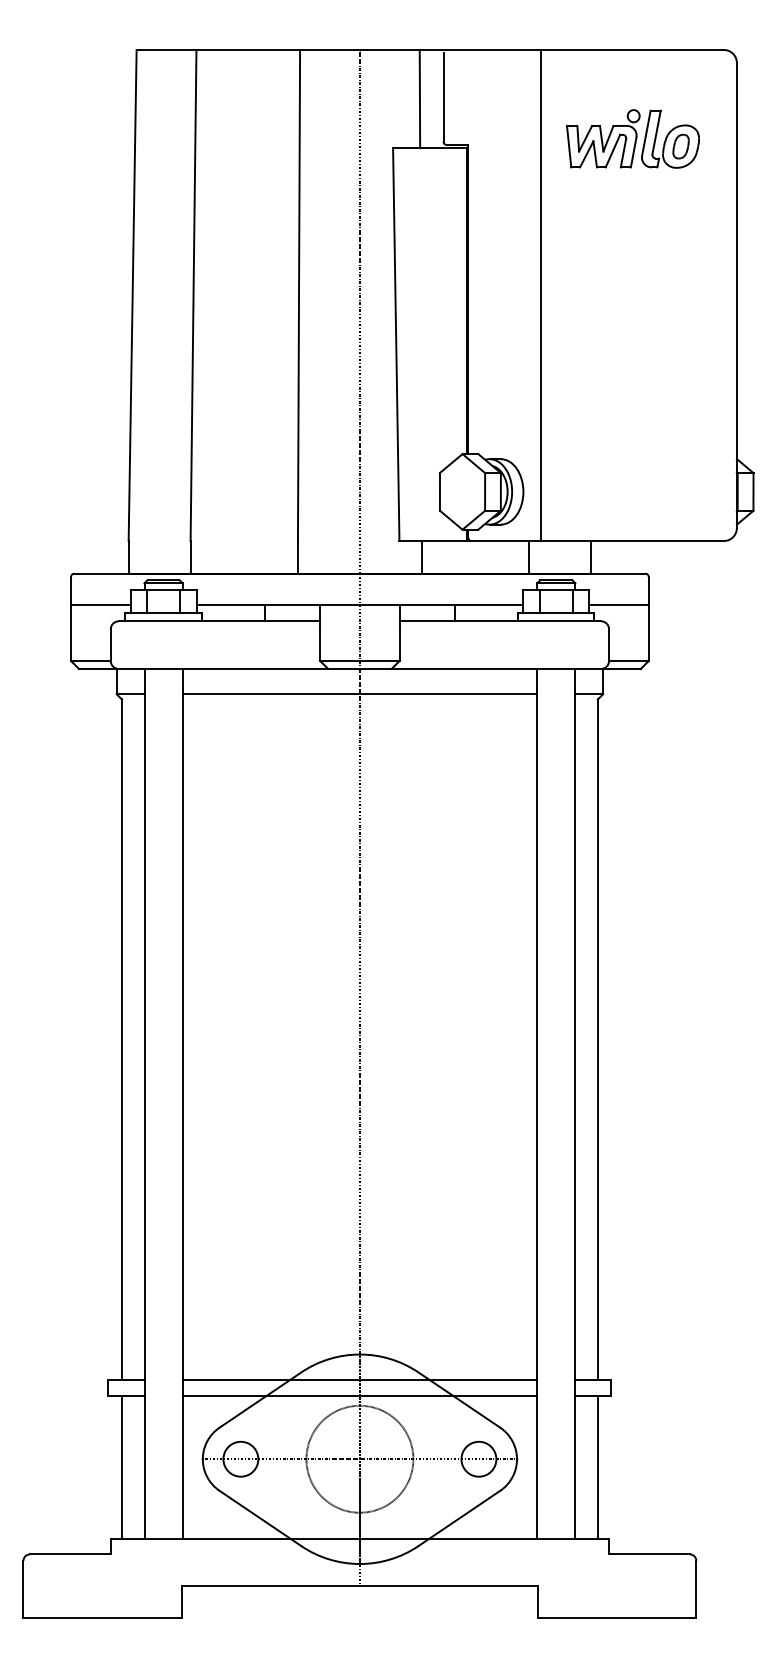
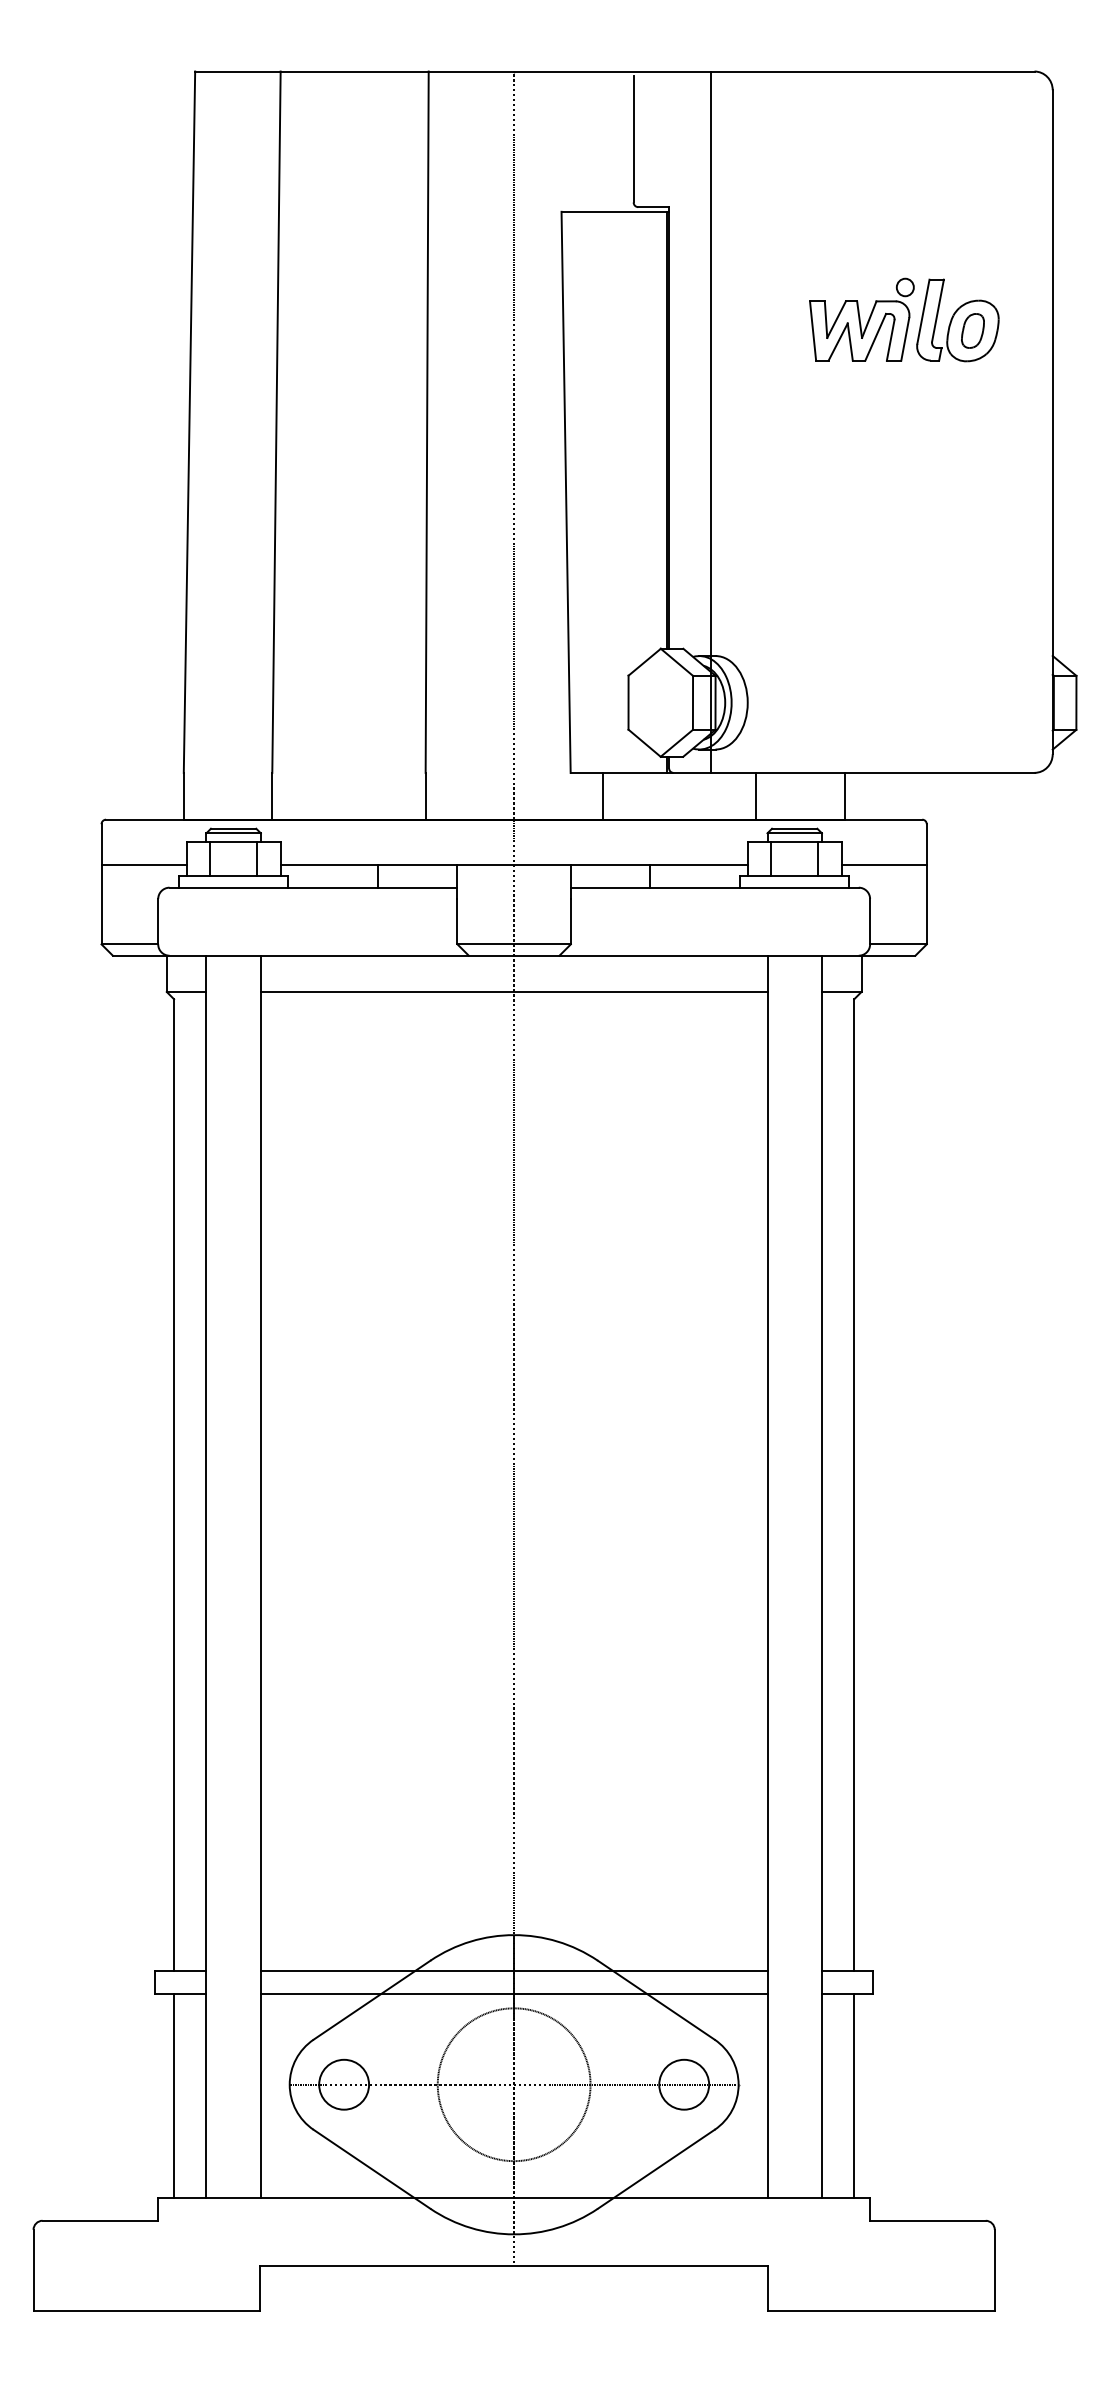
line: (419, 99) -> (599, 142), removed
part: (632, 138) -> (903, 319), moved
line: (540, 295) -> (710, 422), moved

